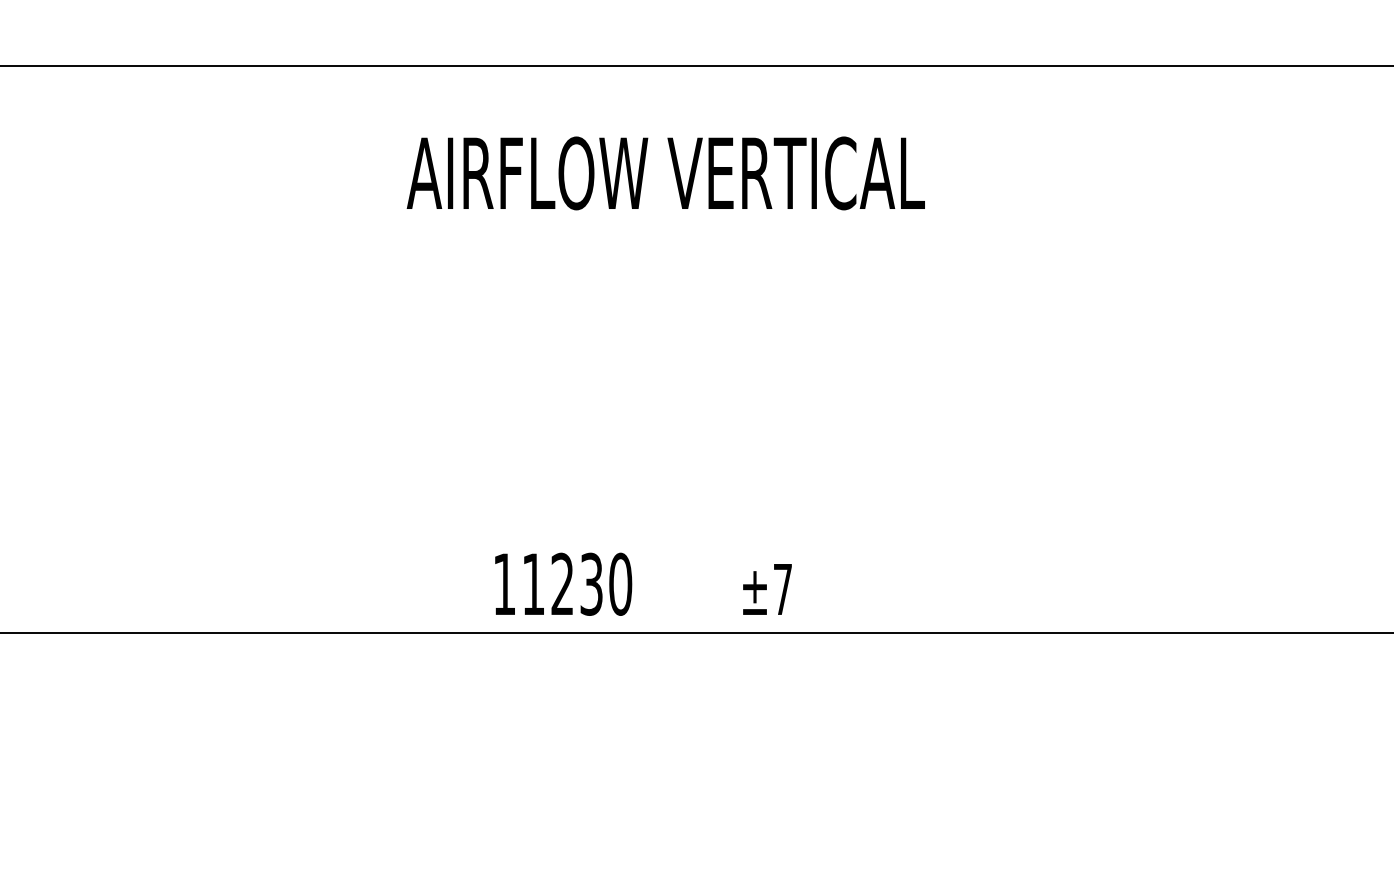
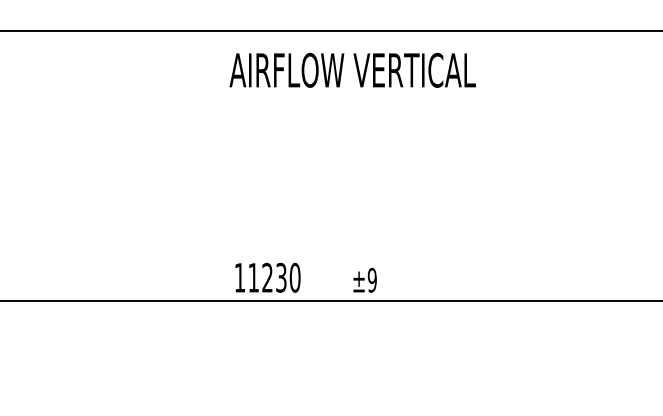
text: (665, 171) -> (352, 69), moved
text: (781, 587) -> (371, 279), ±7 -> ±9

